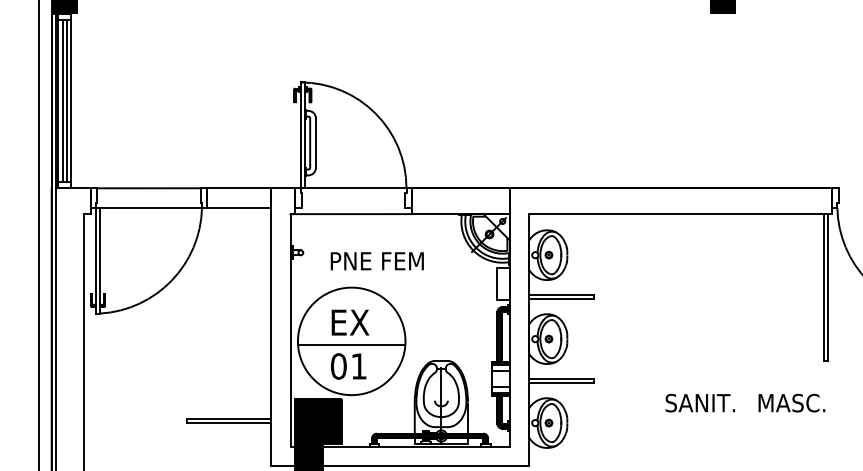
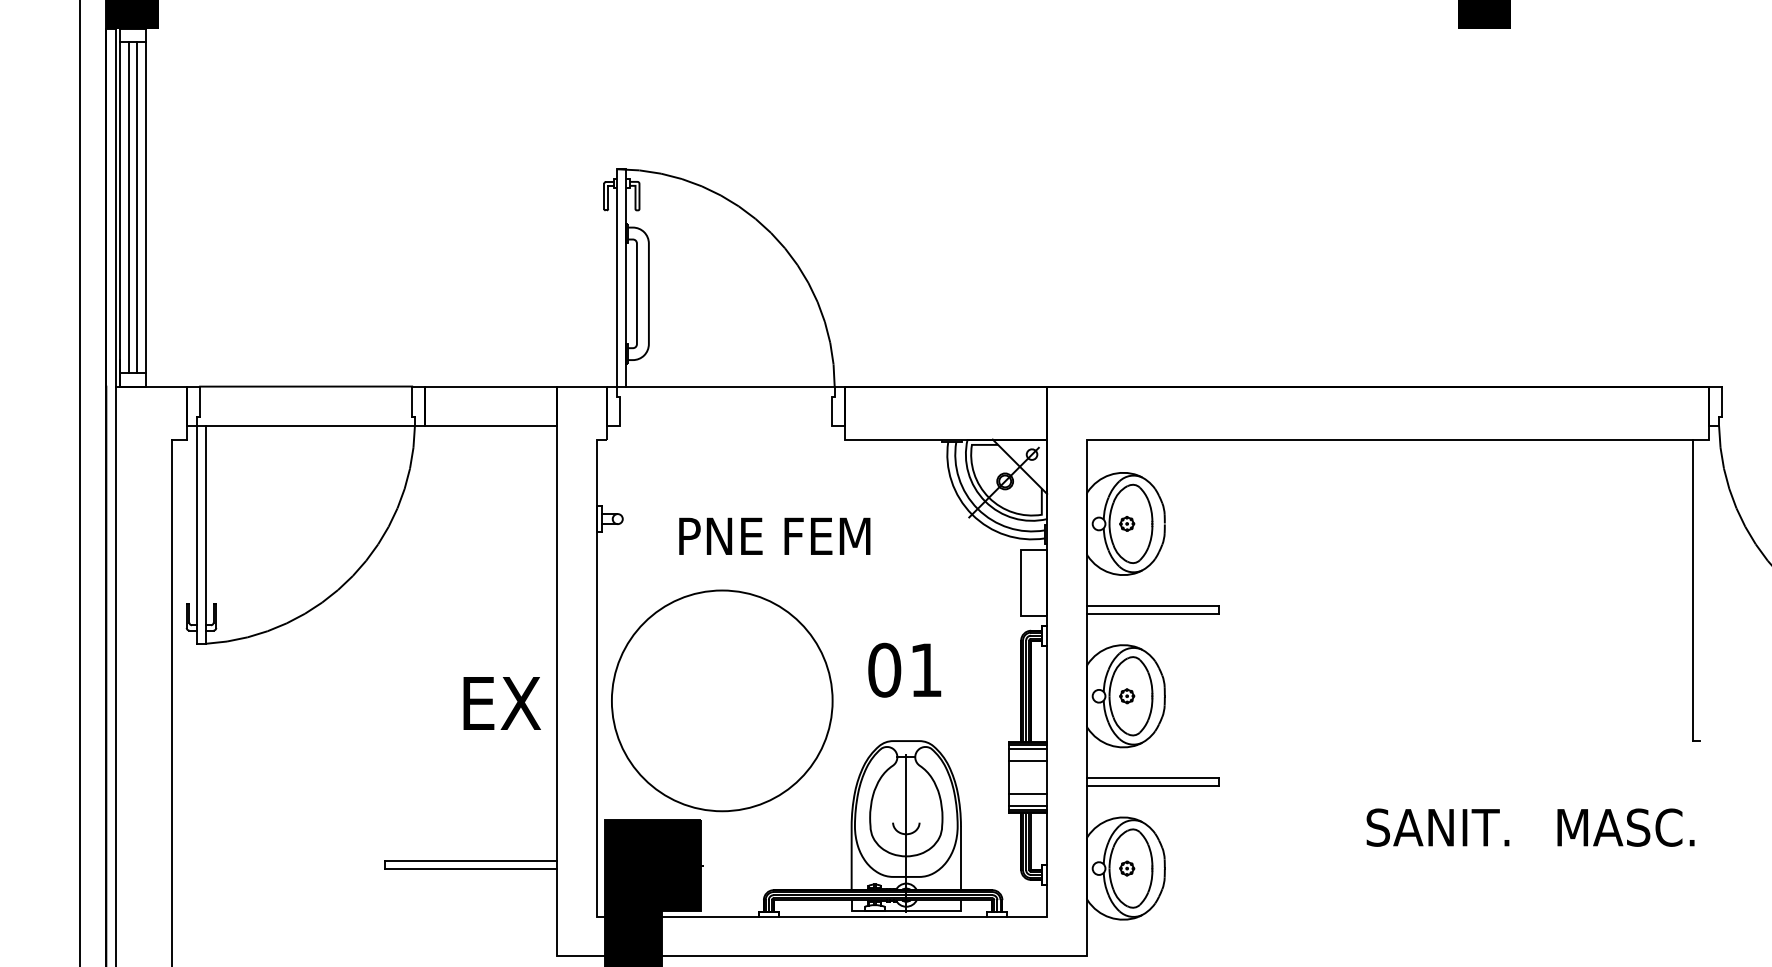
line: (350, 214) -> (719, 440), removed
line: (828, 287) -> (1701, 590), removed
text: (350, 322) -> (502, 703), moved
line: (351, 344) -> (721, 707), removed
text: (348, 366) -> (904, 670), moved

